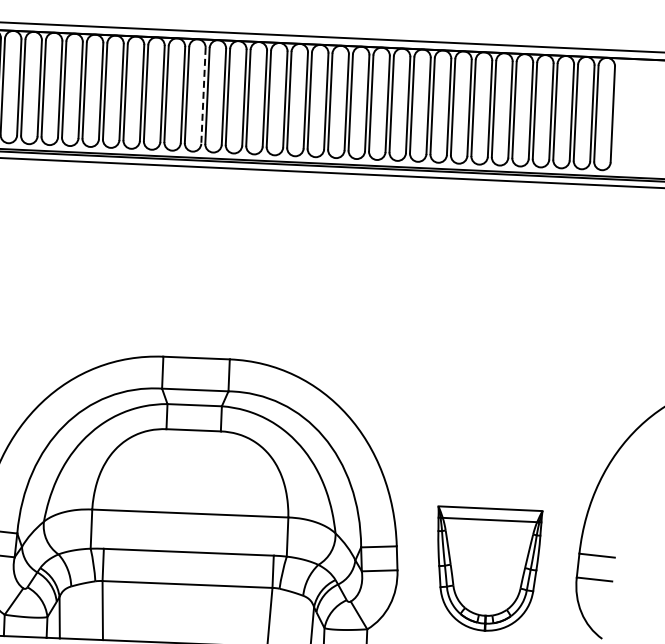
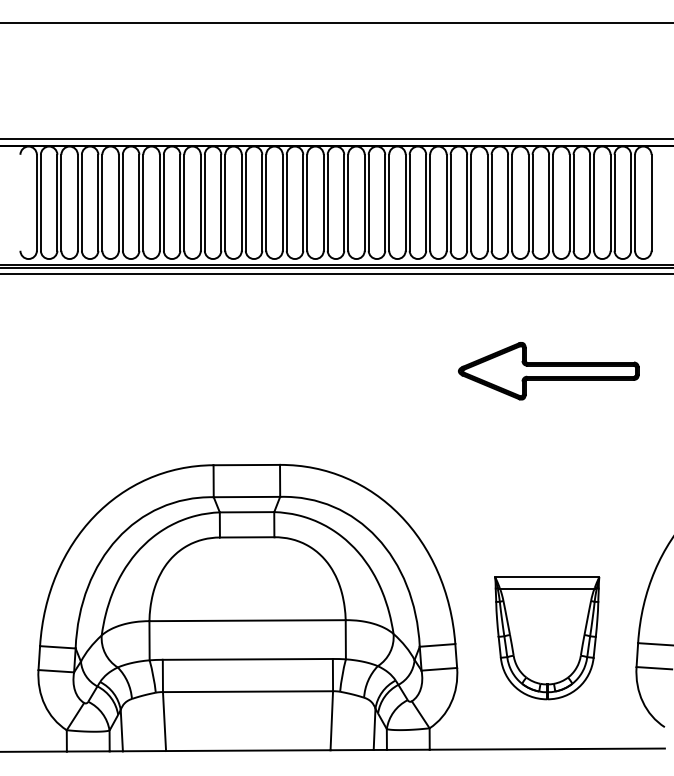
line: (203, 95) -> (241, 202), dashed -> solid
part: (502, 278) -> (548, 371), added
part: (487, 569) -> (547, 638), moved

